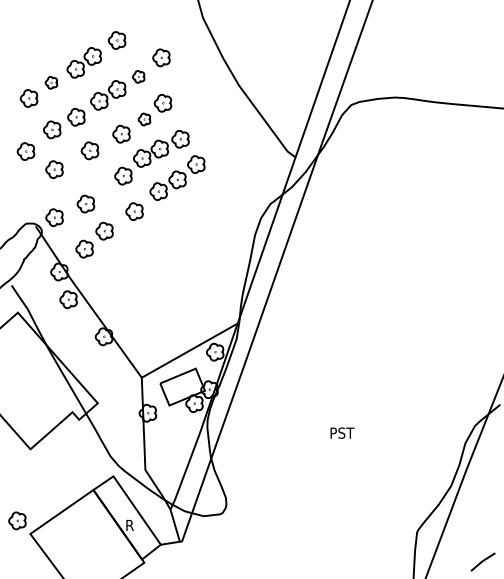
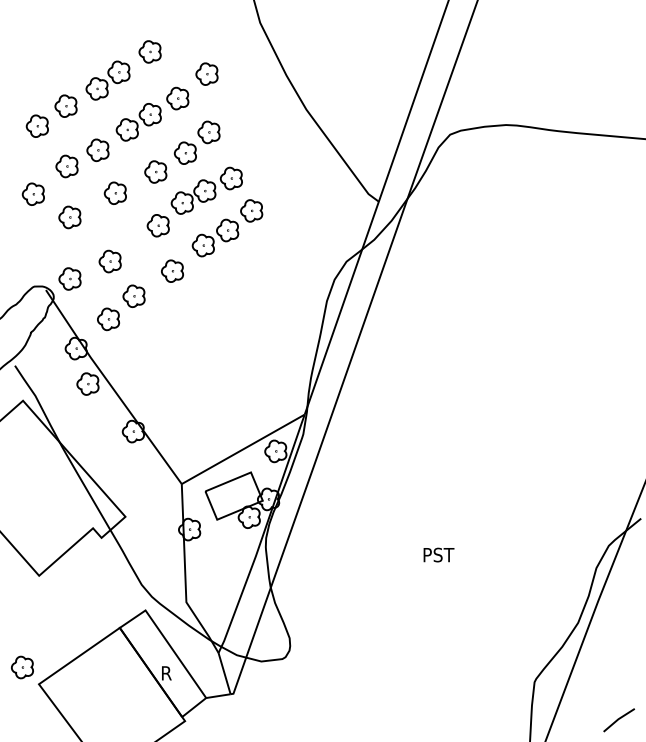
part: (138, 76) -> (177, 98), size x1.43
part: (51, 82) -> (65, 105), size x1.43
part: (143, 118) -> (184, 152), size x1.43

